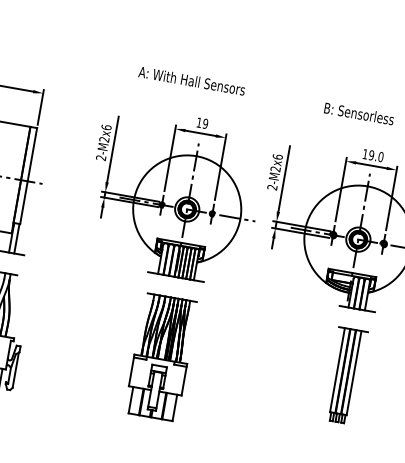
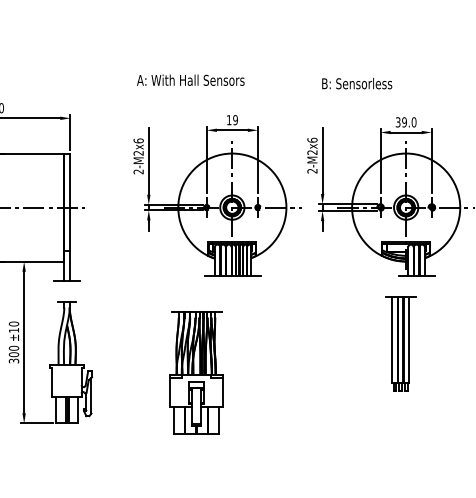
text: (191, 80) -> (190, 79), moved
text: (359, 113) -> (357, 83), moved
text: (364, 154) -> (397, 122), 19.0 -> 39.0
part: (161, 357) -> (196, 372), moved
part: (344, 375) -> (400, 343), moved

